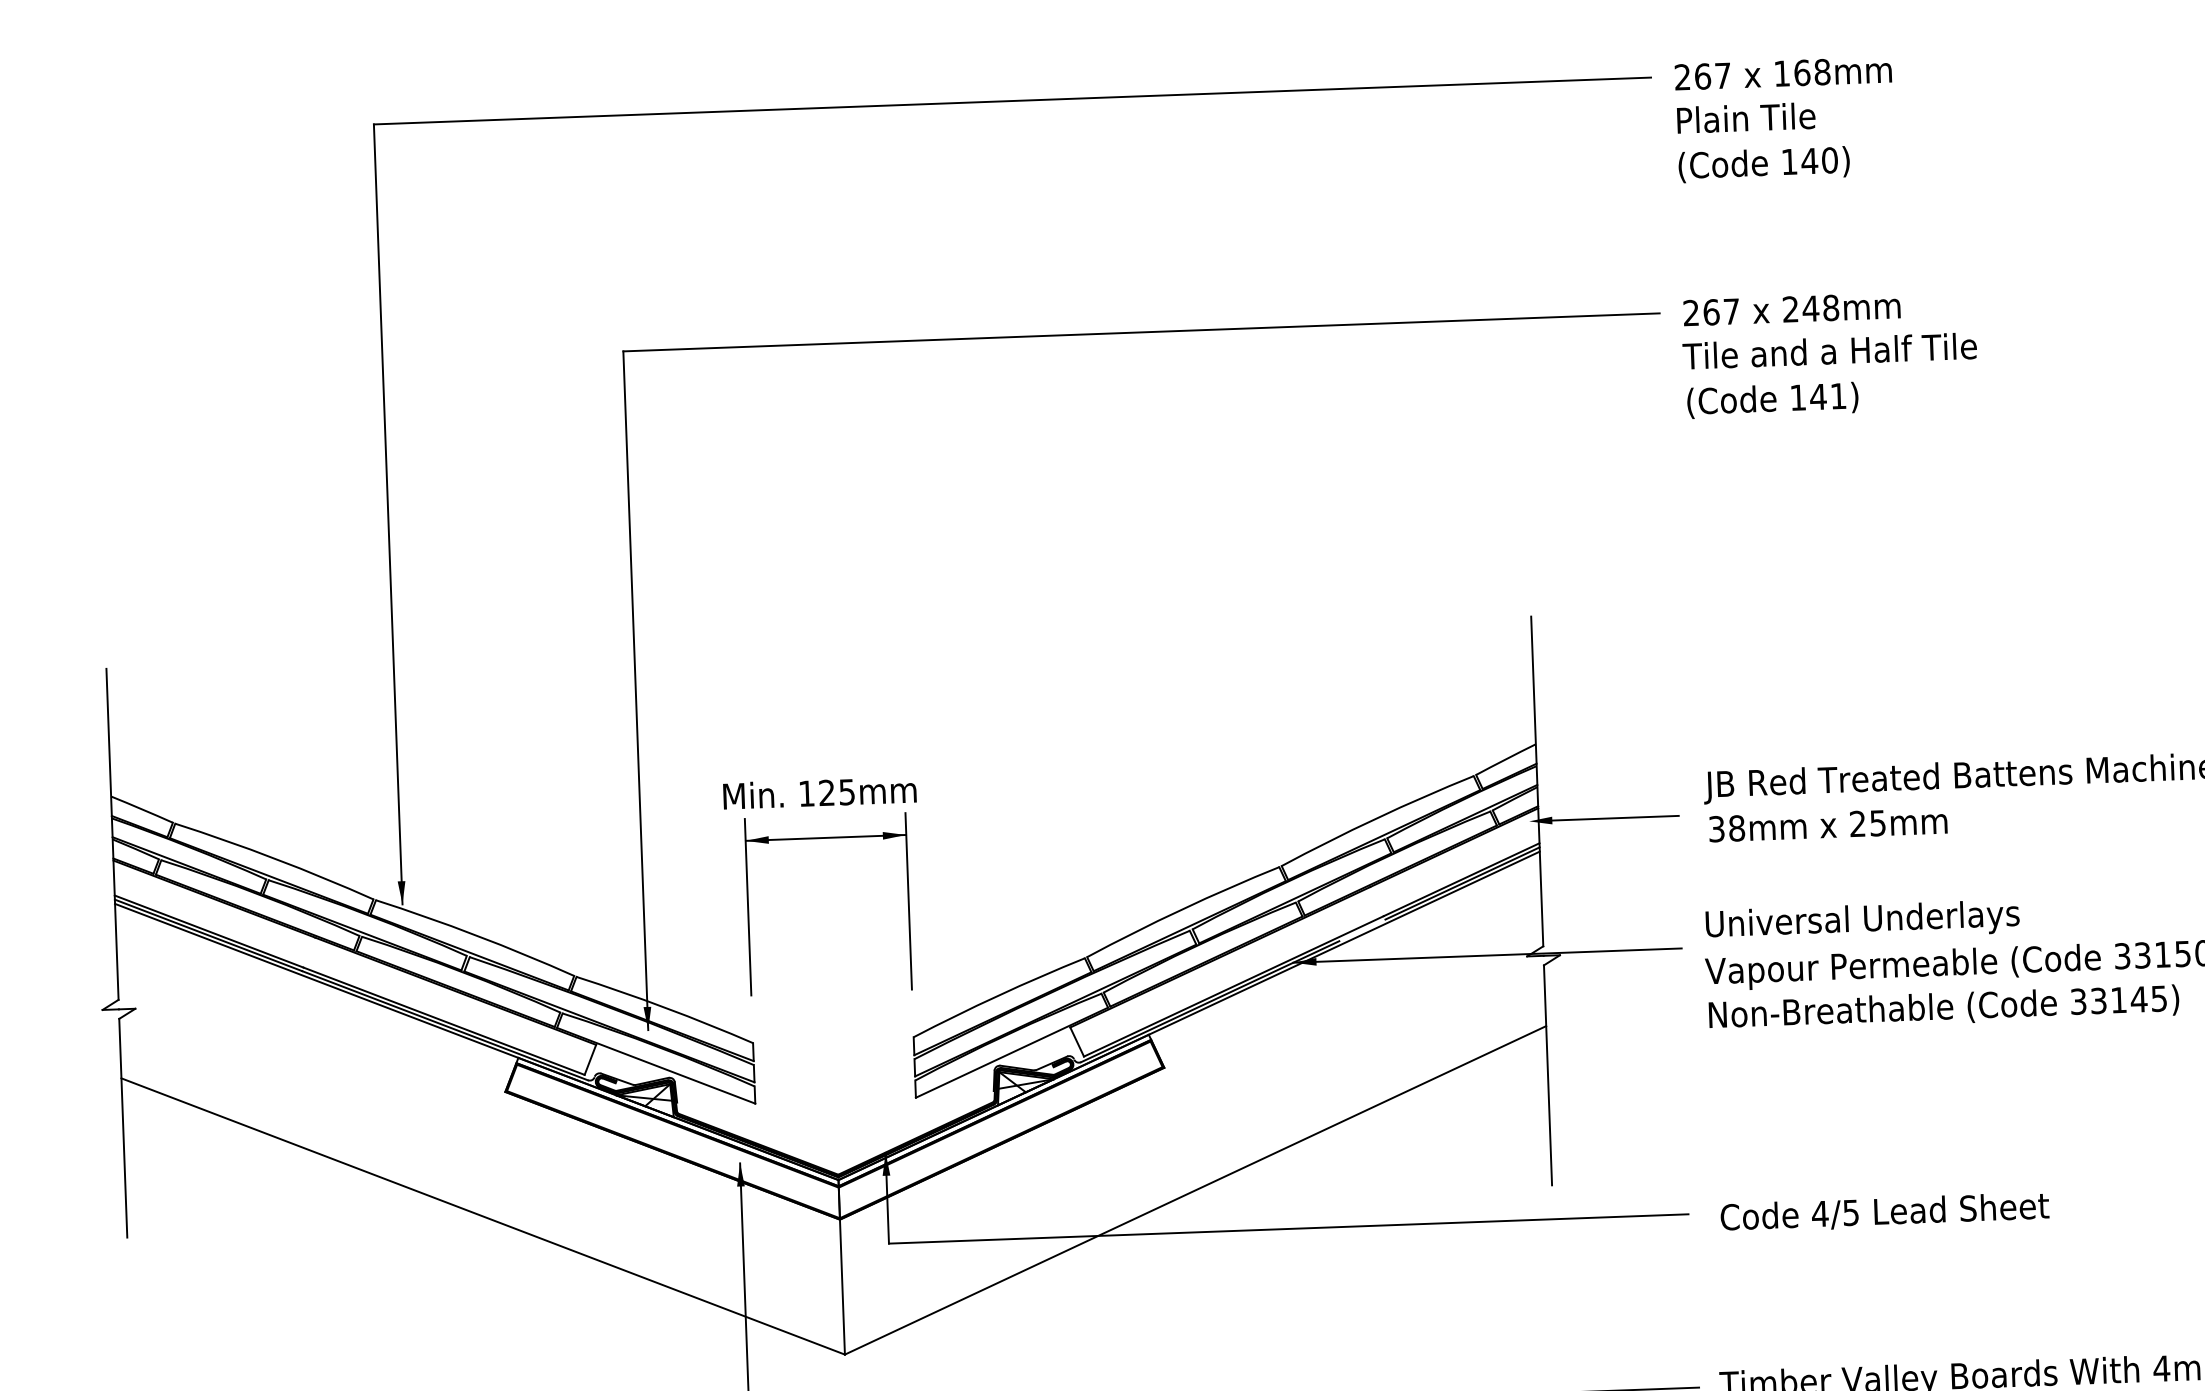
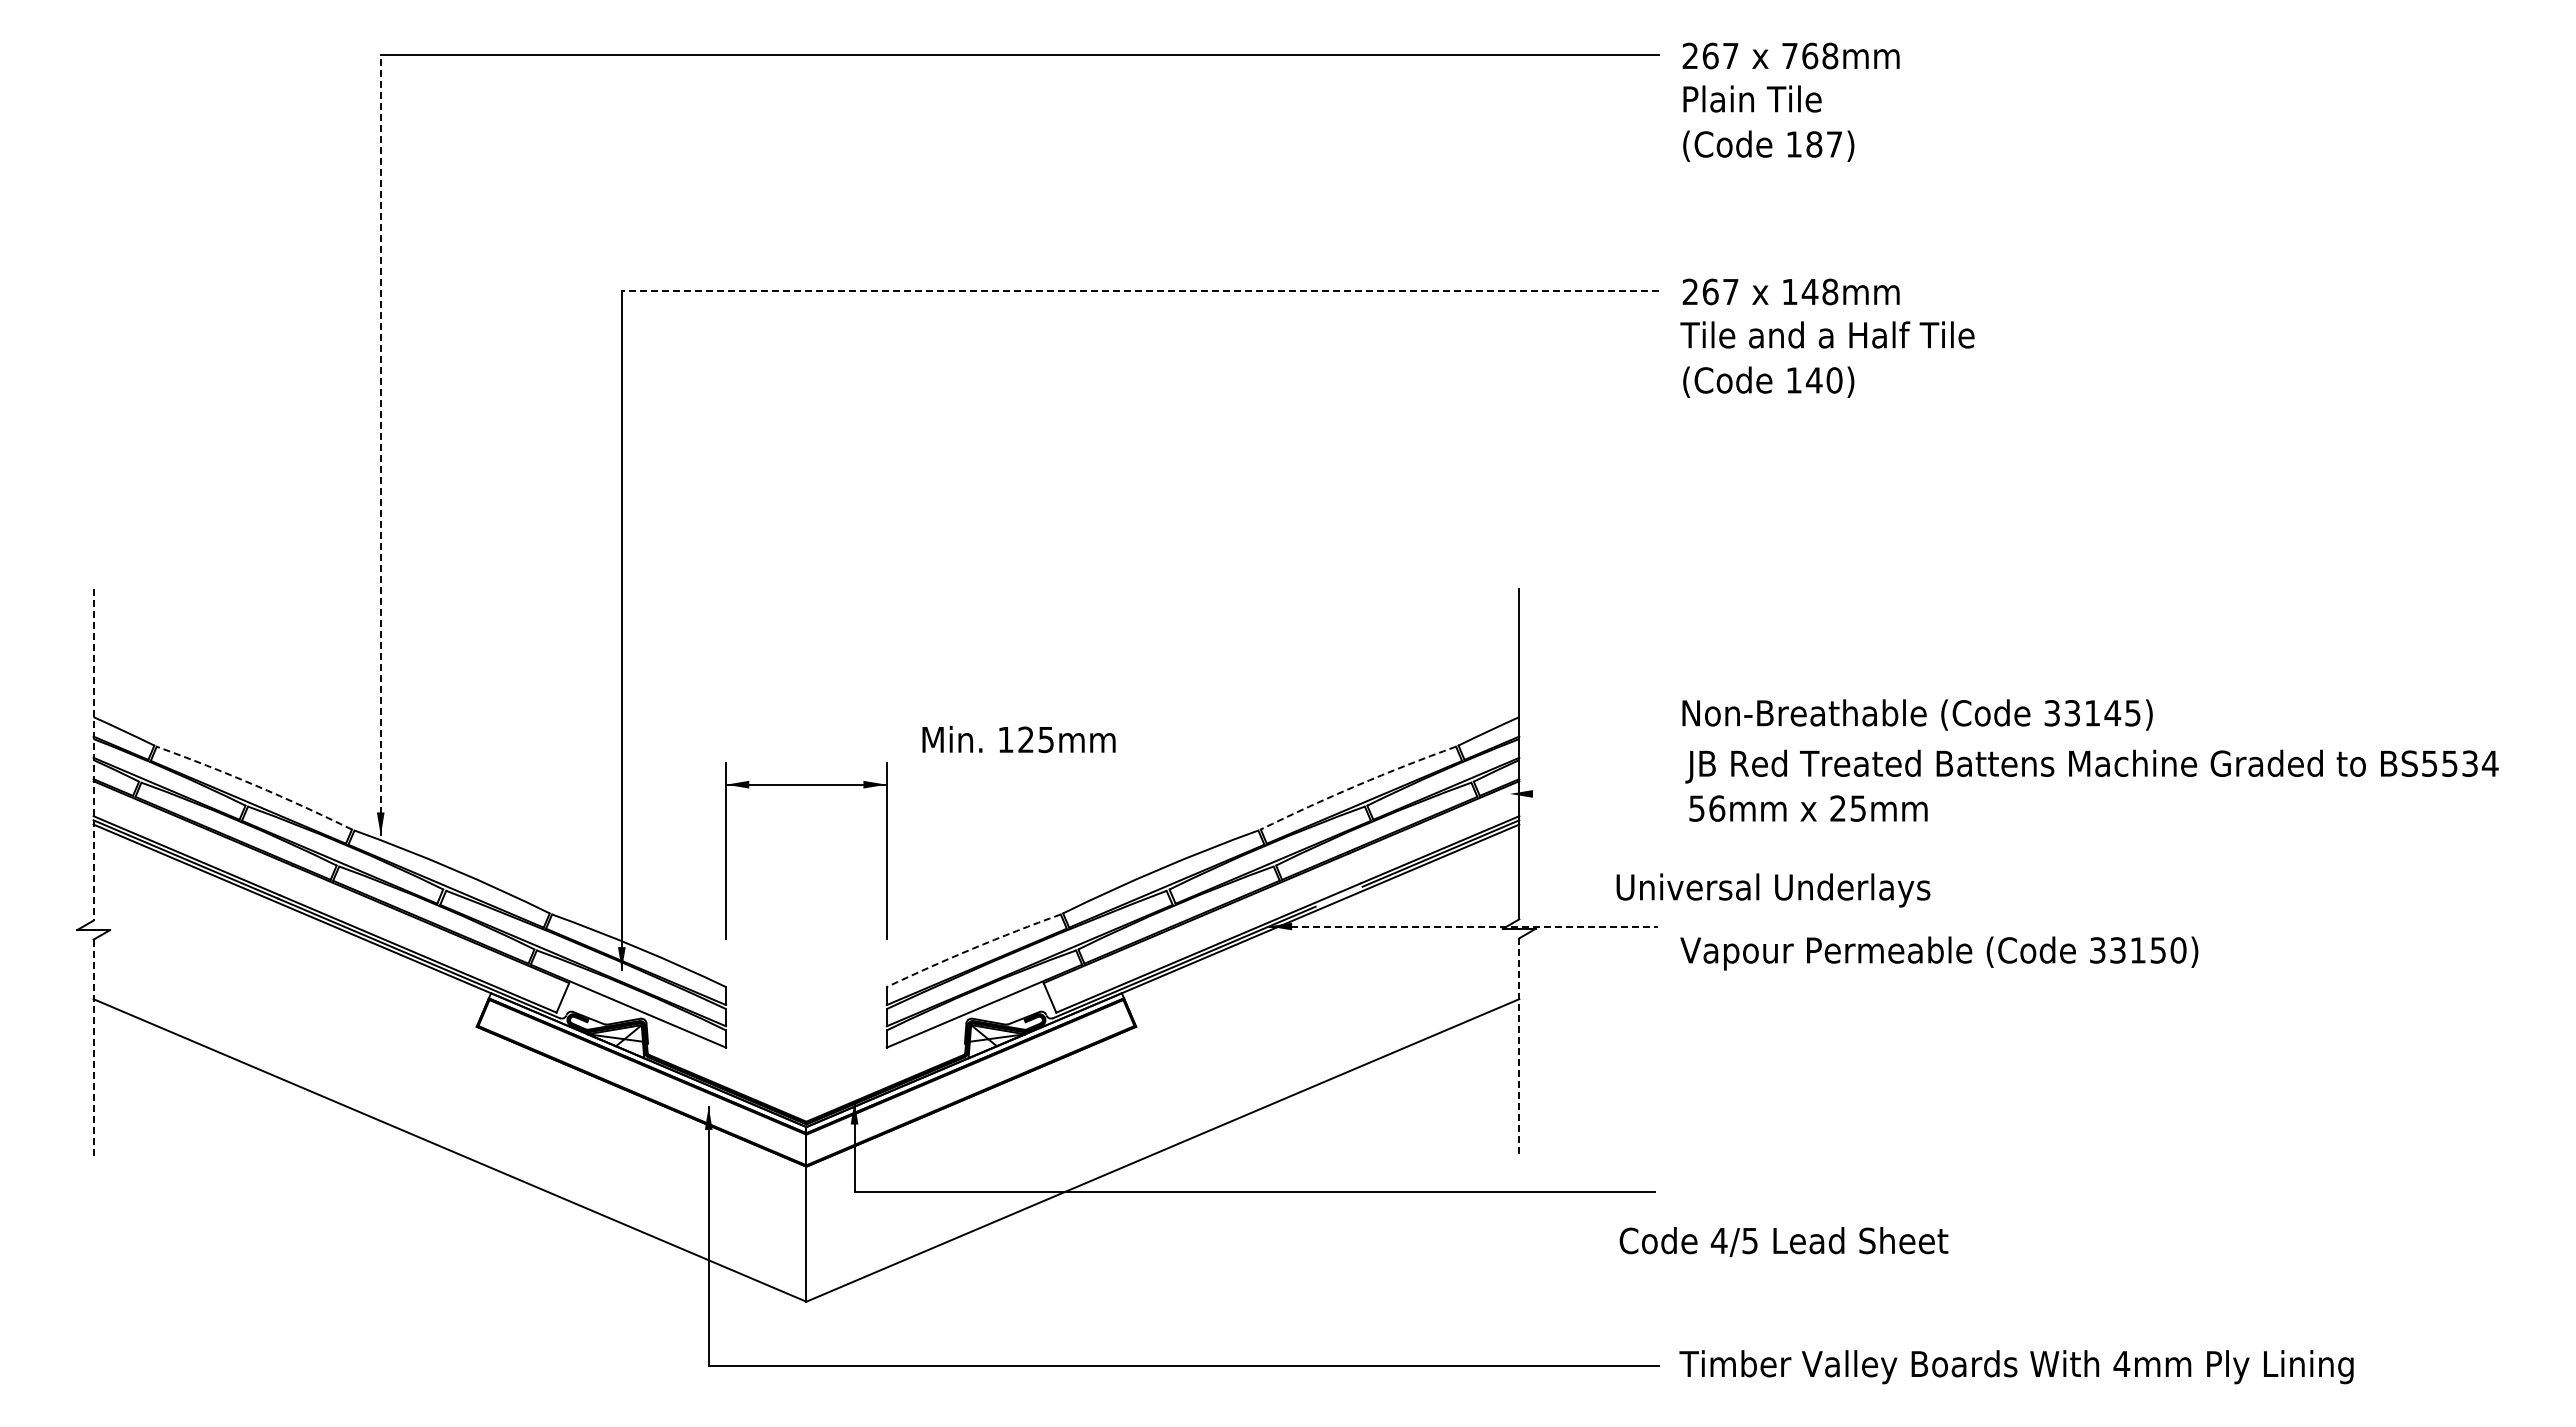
text: (1781, 73) -> (1789, 55), 168mm -> 768mm
text: (1819, 160) -> (1824, 144), 140) -> 187)
text: (1790, 309) -> (1789, 291), 248mm -> 148mm
line: (1141, 332) -> (1140, 291), solid -> dashed
text: (1838, 396) -> (1834, 380), 141) -> 140)
line: (387, 513) -> (380, 444), solid -> dashed
text: (819, 792) -> (1018, 739), moved
line: (1609, 817) -> (1590, 793), removed
arc: (1376, 818) -> (1357, 785), solid -> dashed
text: (1727, 828) -> (1707, 808), 38mm -> 56mm
line: (112, 834) -> (93, 755), solid -> dashed
arc: (275, 858) -> (255, 785), solid -> dashed
text: (1862, 921) -> (1773, 890), moved
line: (1487, 955) -> (1463, 926), solid -> dashed
arc: (997, 995) -> (972, 948), solid -> dashed
text: (1943, 1007) -> (1917, 714), moved
line: (1548, 1075) -> (1519, 1048), solid -> dashed
line: (123, 1128) -> (93, 1049), solid -> dashed
text: (1884, 1212) -> (1783, 1241), moved

